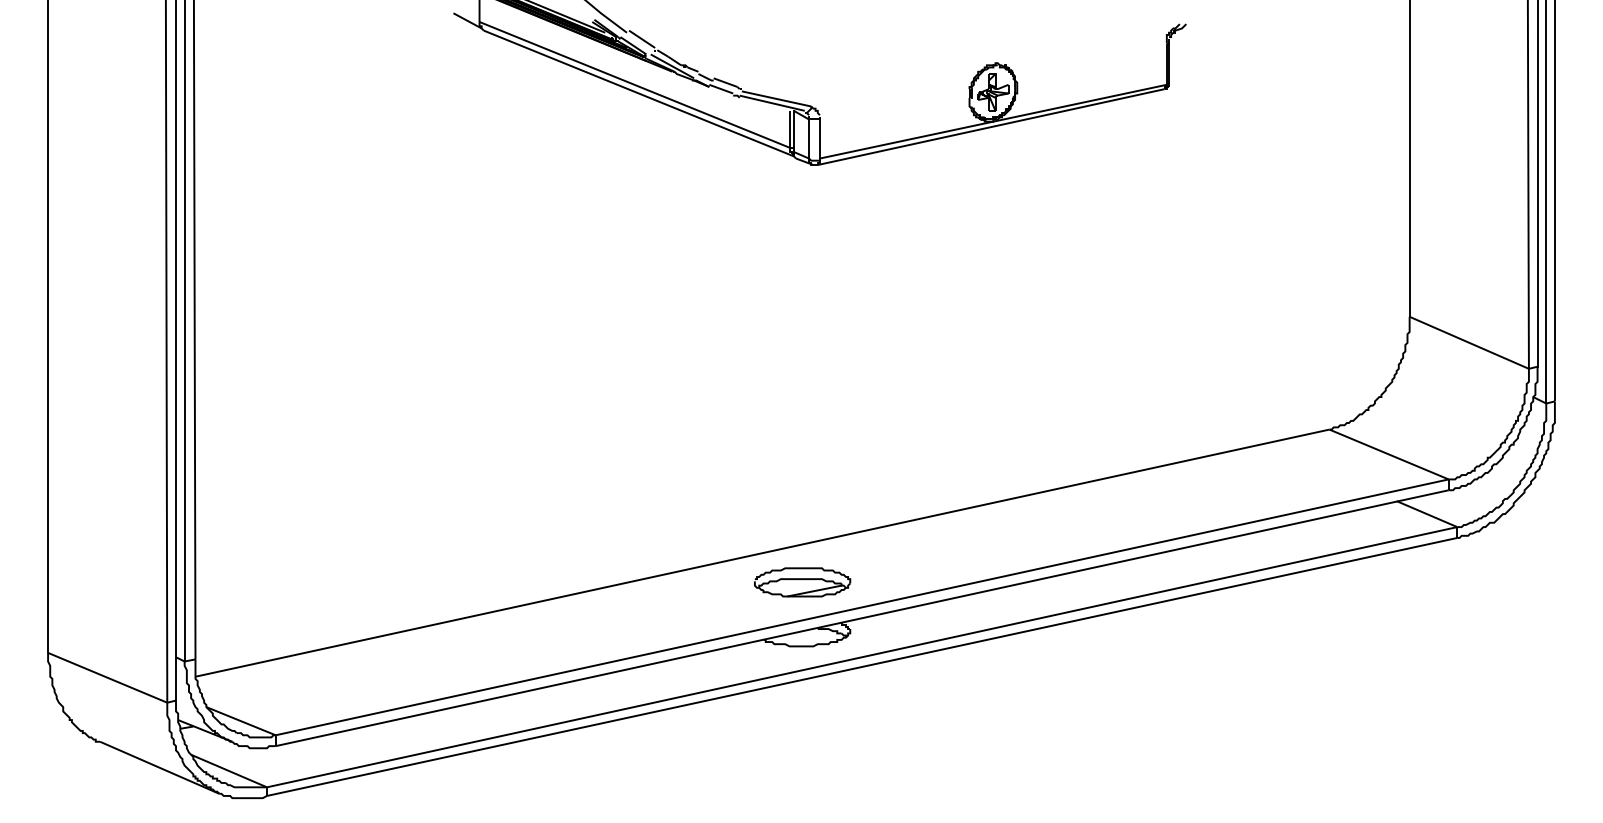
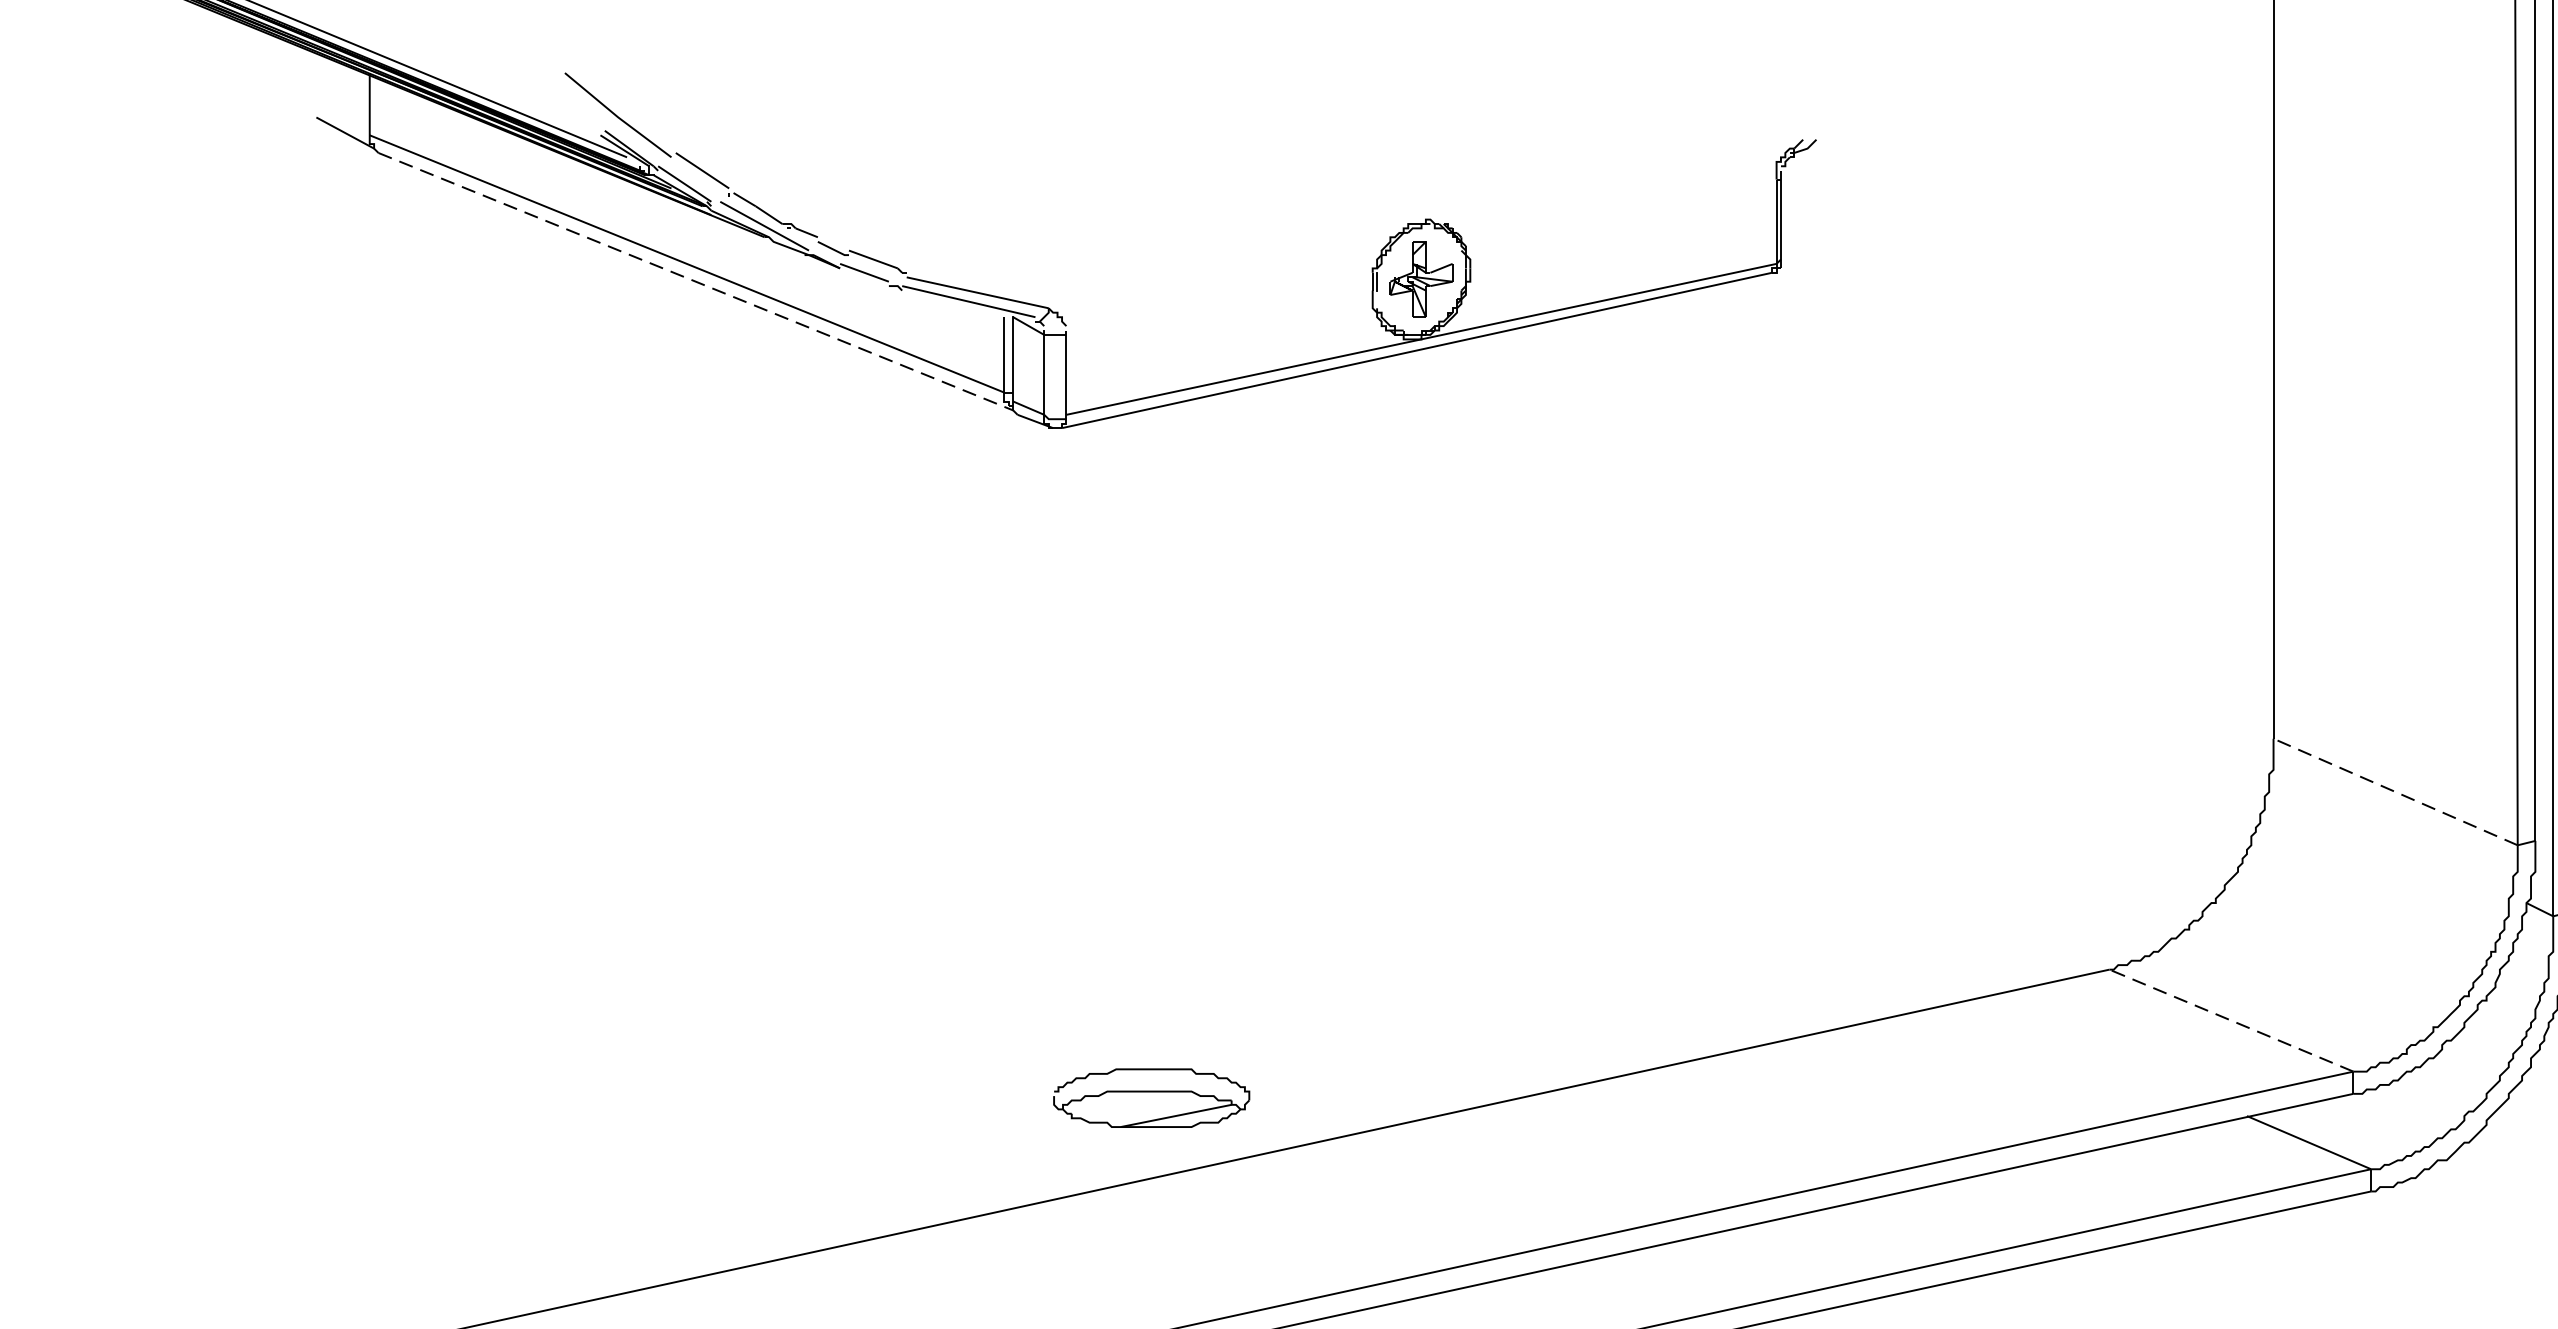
line: (639, 93) -> (697, 281), solid -> dashed
line: (1468, 342) -> (2394, 791), solid -> dashed
line: (1389, 454) -> (2232, 1020), solid -> dashed
part: (802, 582) -> (1151, 1098), moved

